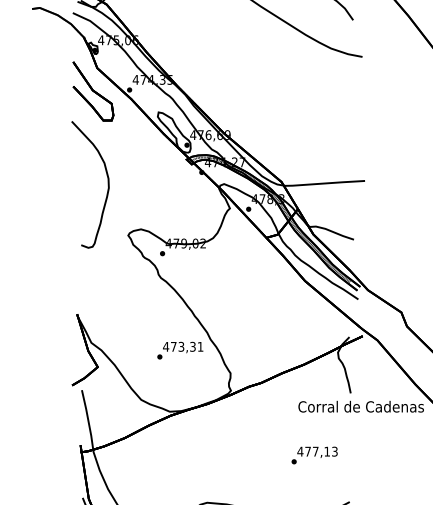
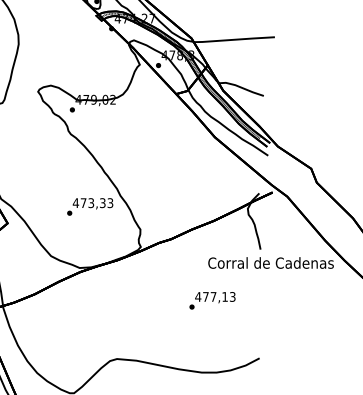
text: (200, 346) -> (110, 202), 473,31 -> 473,33
text: (314, 455) -> (212, 300), moved

